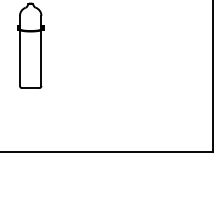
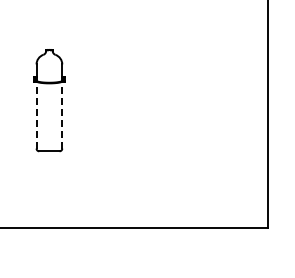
line: (19, 57) -> (36, 114), solid -> dashed
line: (41, 57) -> (62, 114), solid -> dashed

